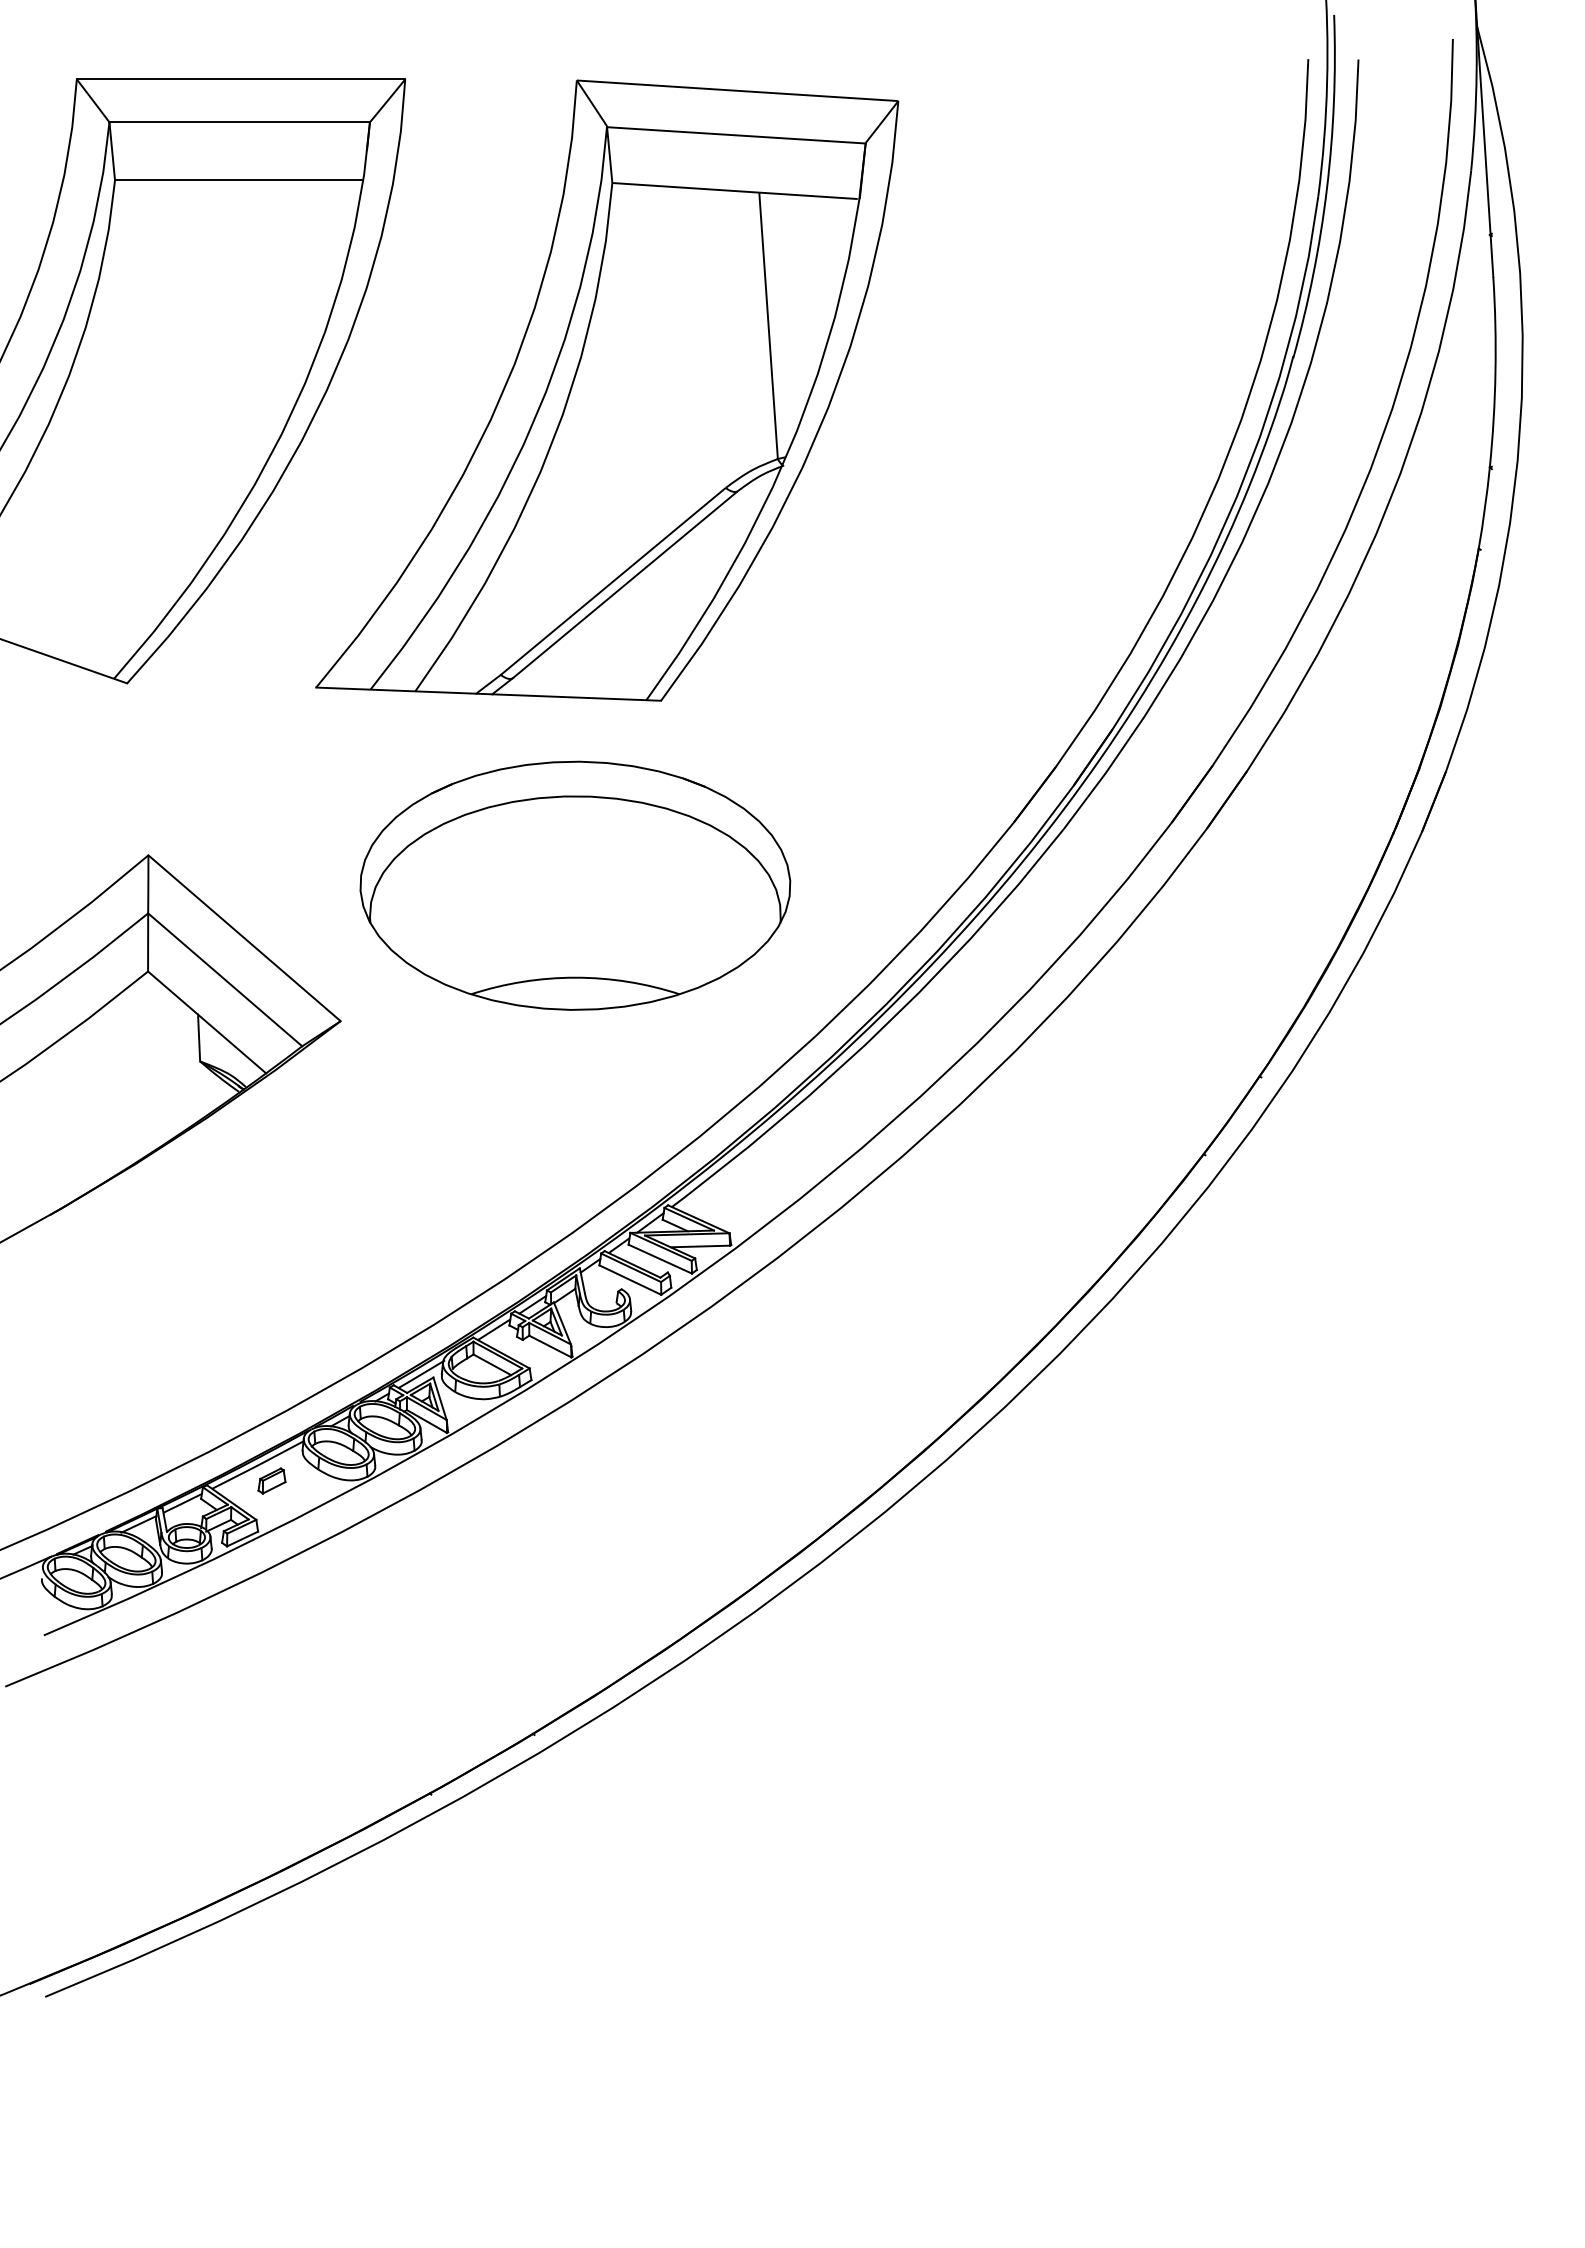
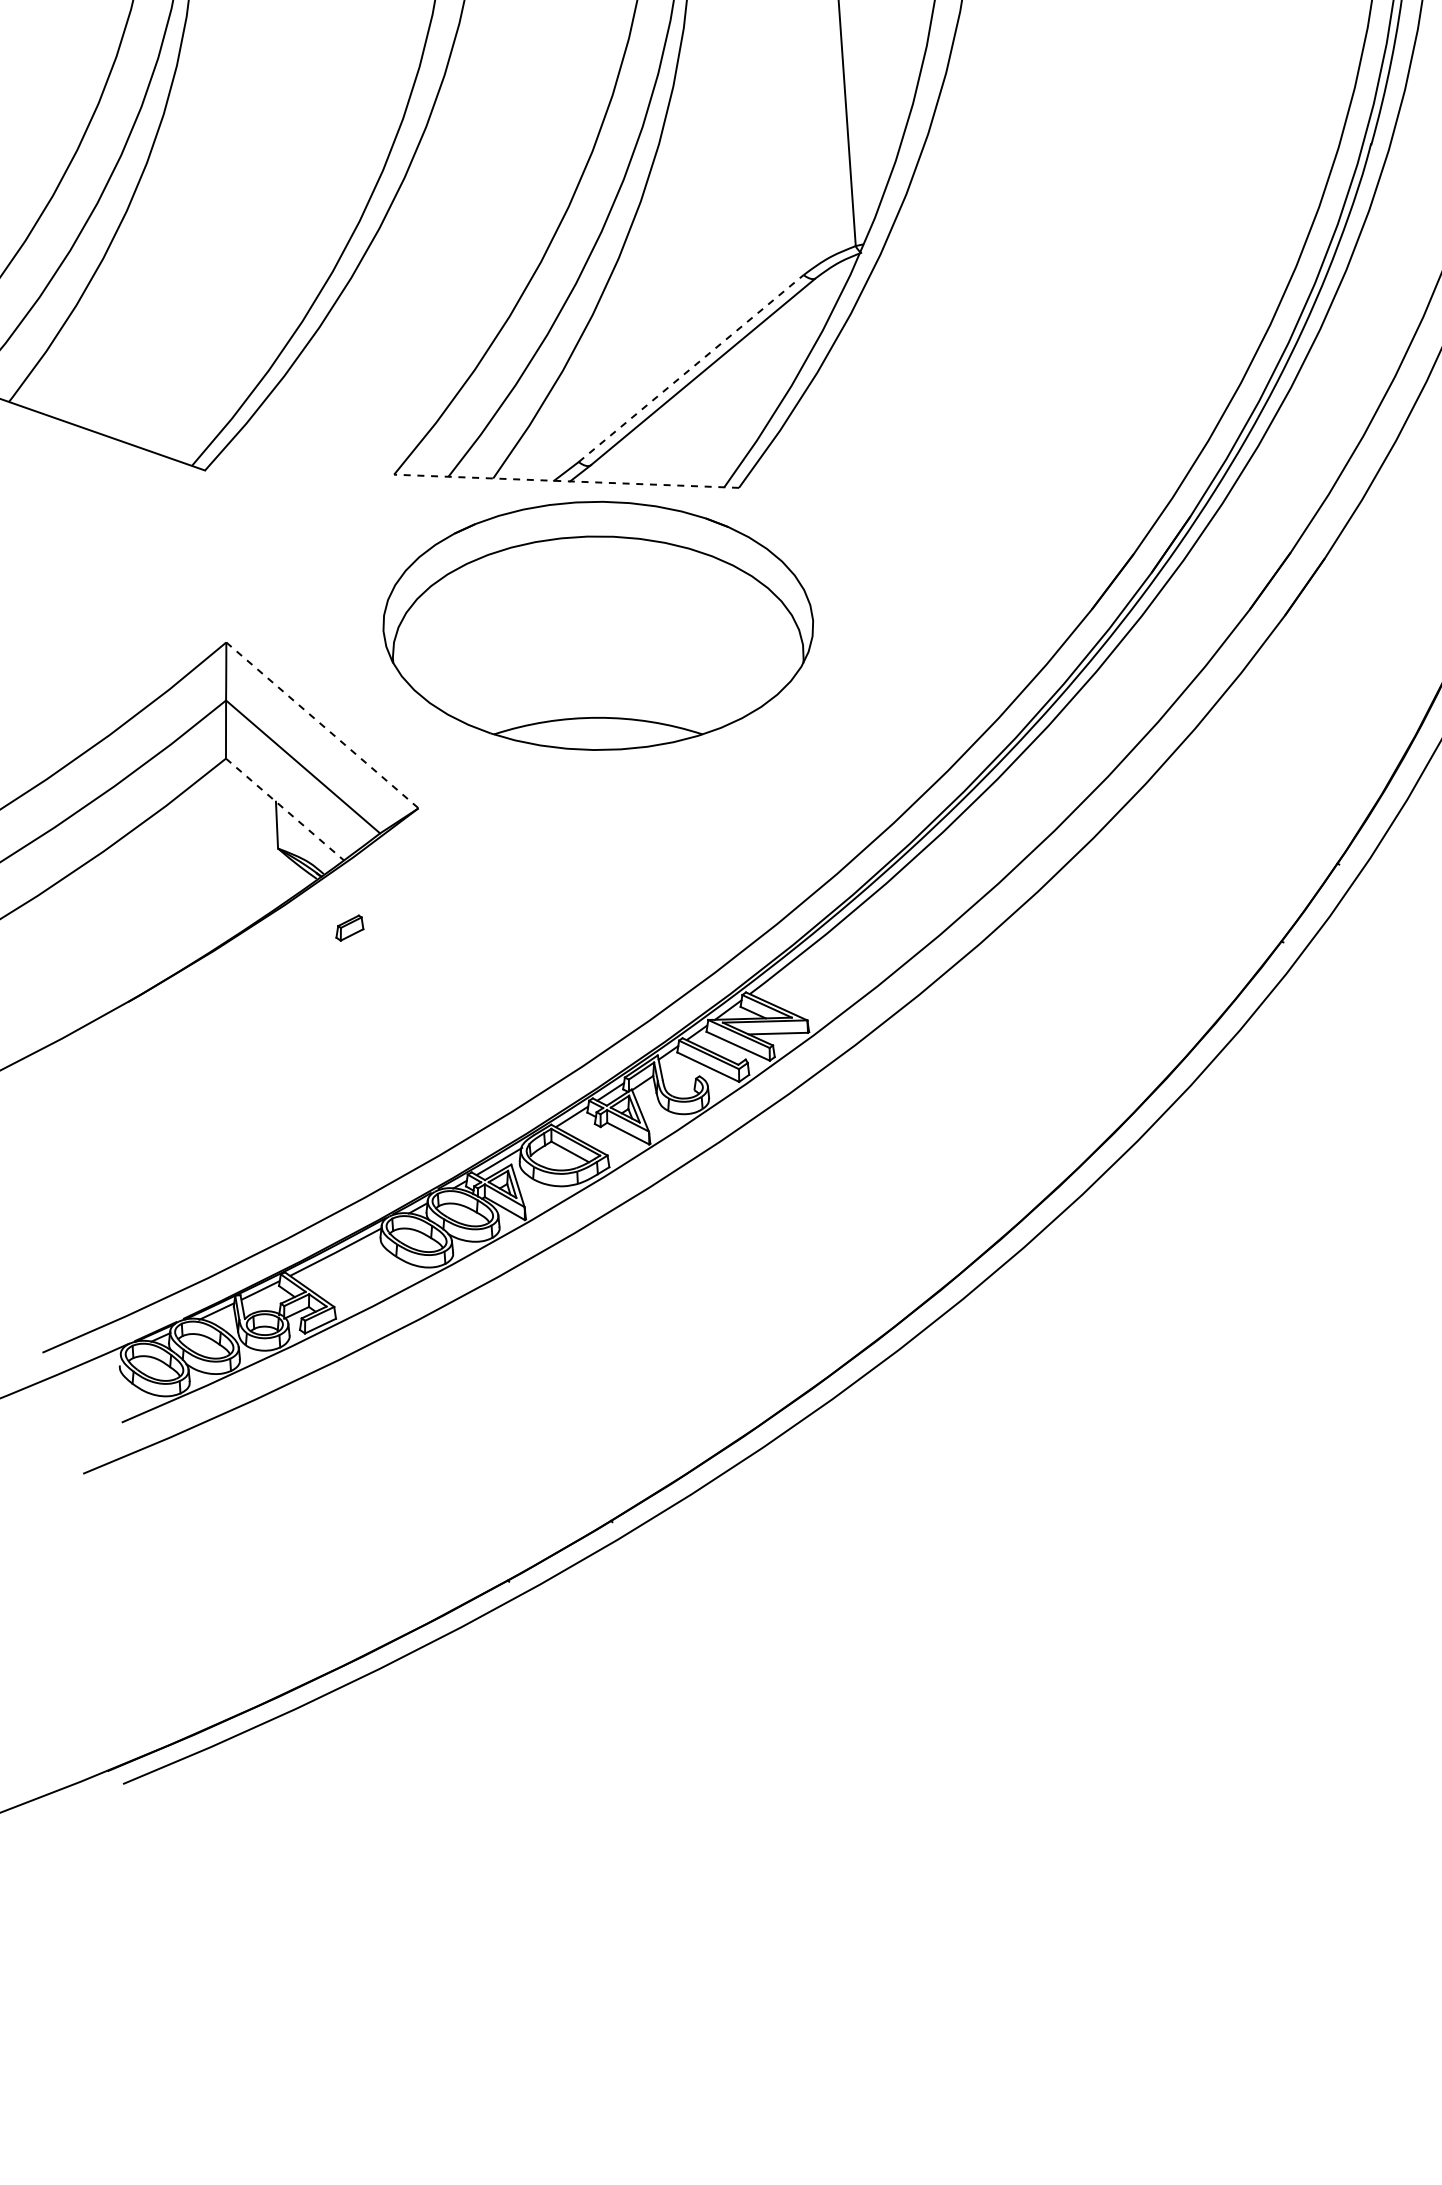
line: (613, 581) -> (691, 368), solid -> dashed
line: (488, 694) -> (566, 481), solid -> dashed
part: (575, 885) -> (598, 625), moved
line: (244, 938) -> (322, 725), solid -> dashed
line: (207, 1022) -> (285, 809), solid -> dashed
part: (271, 1480) -> (349, 927), moved

